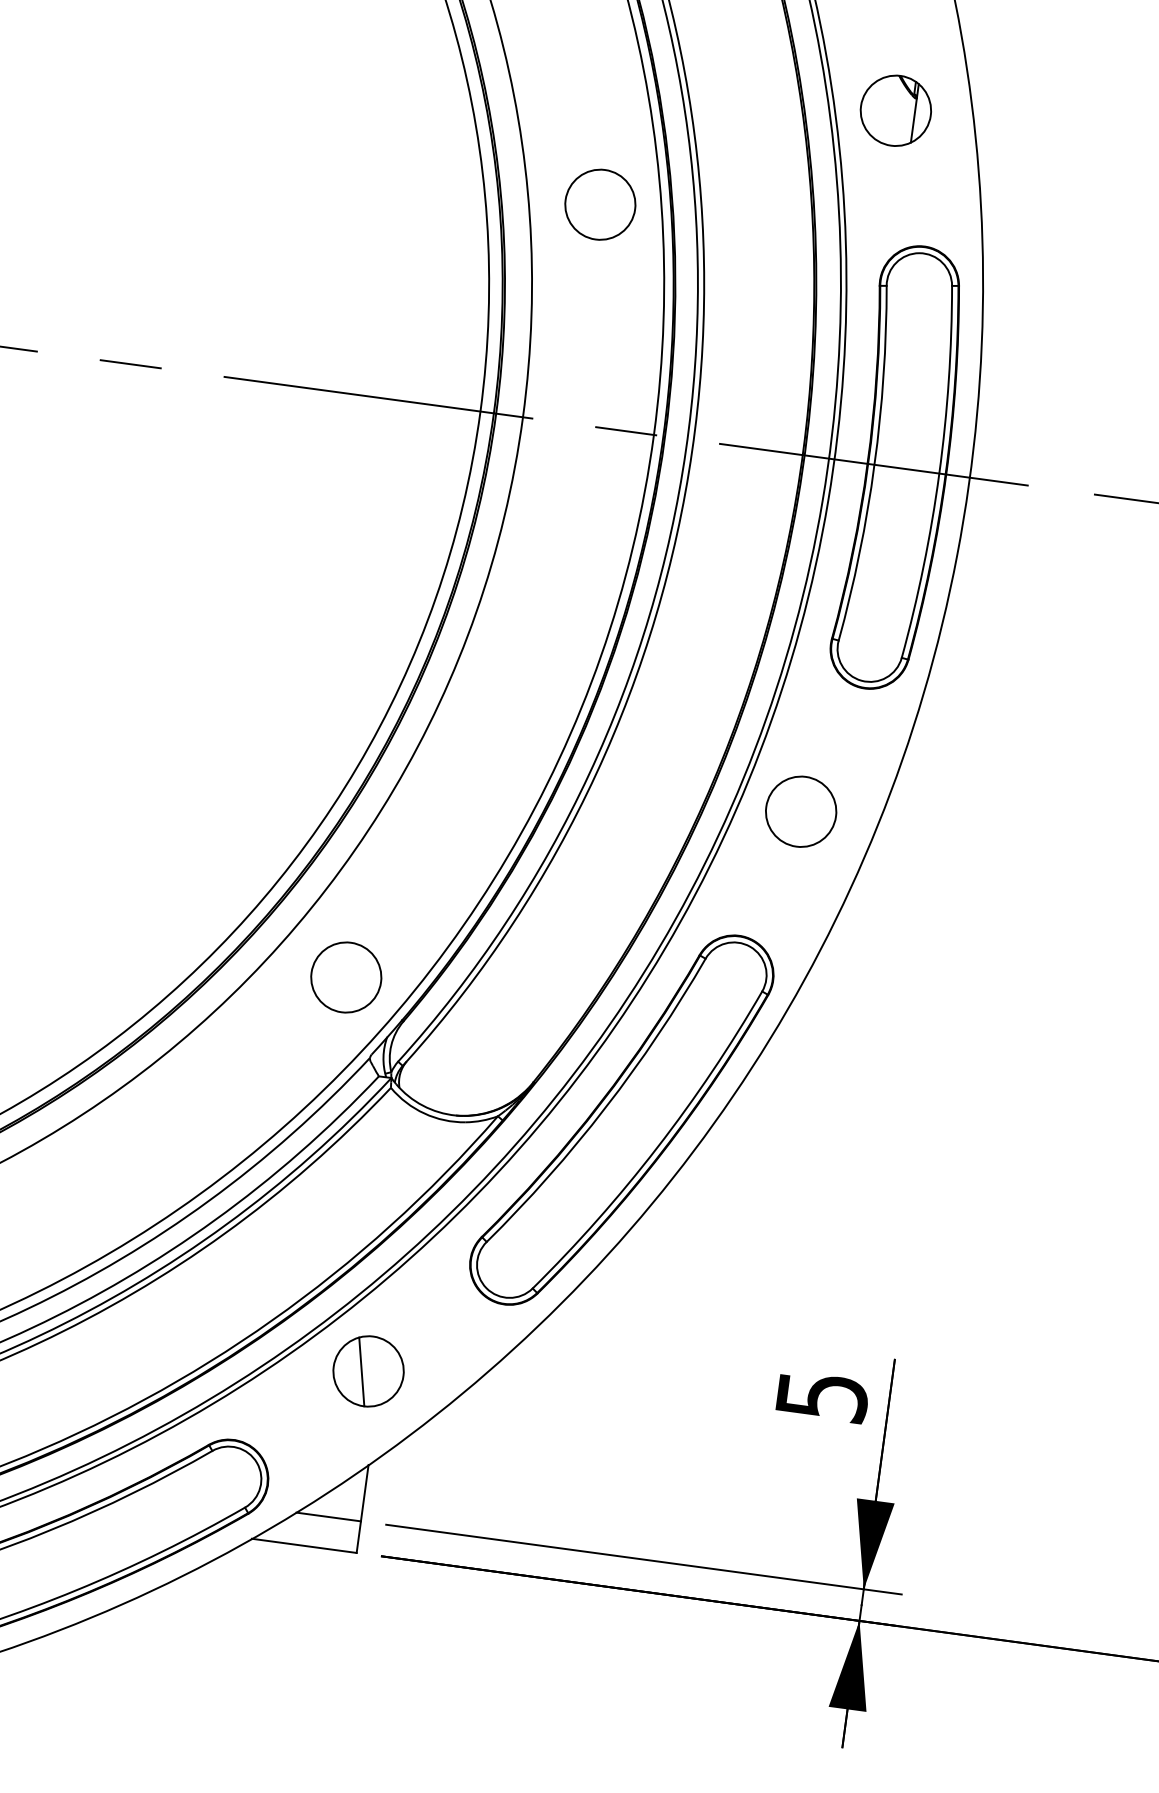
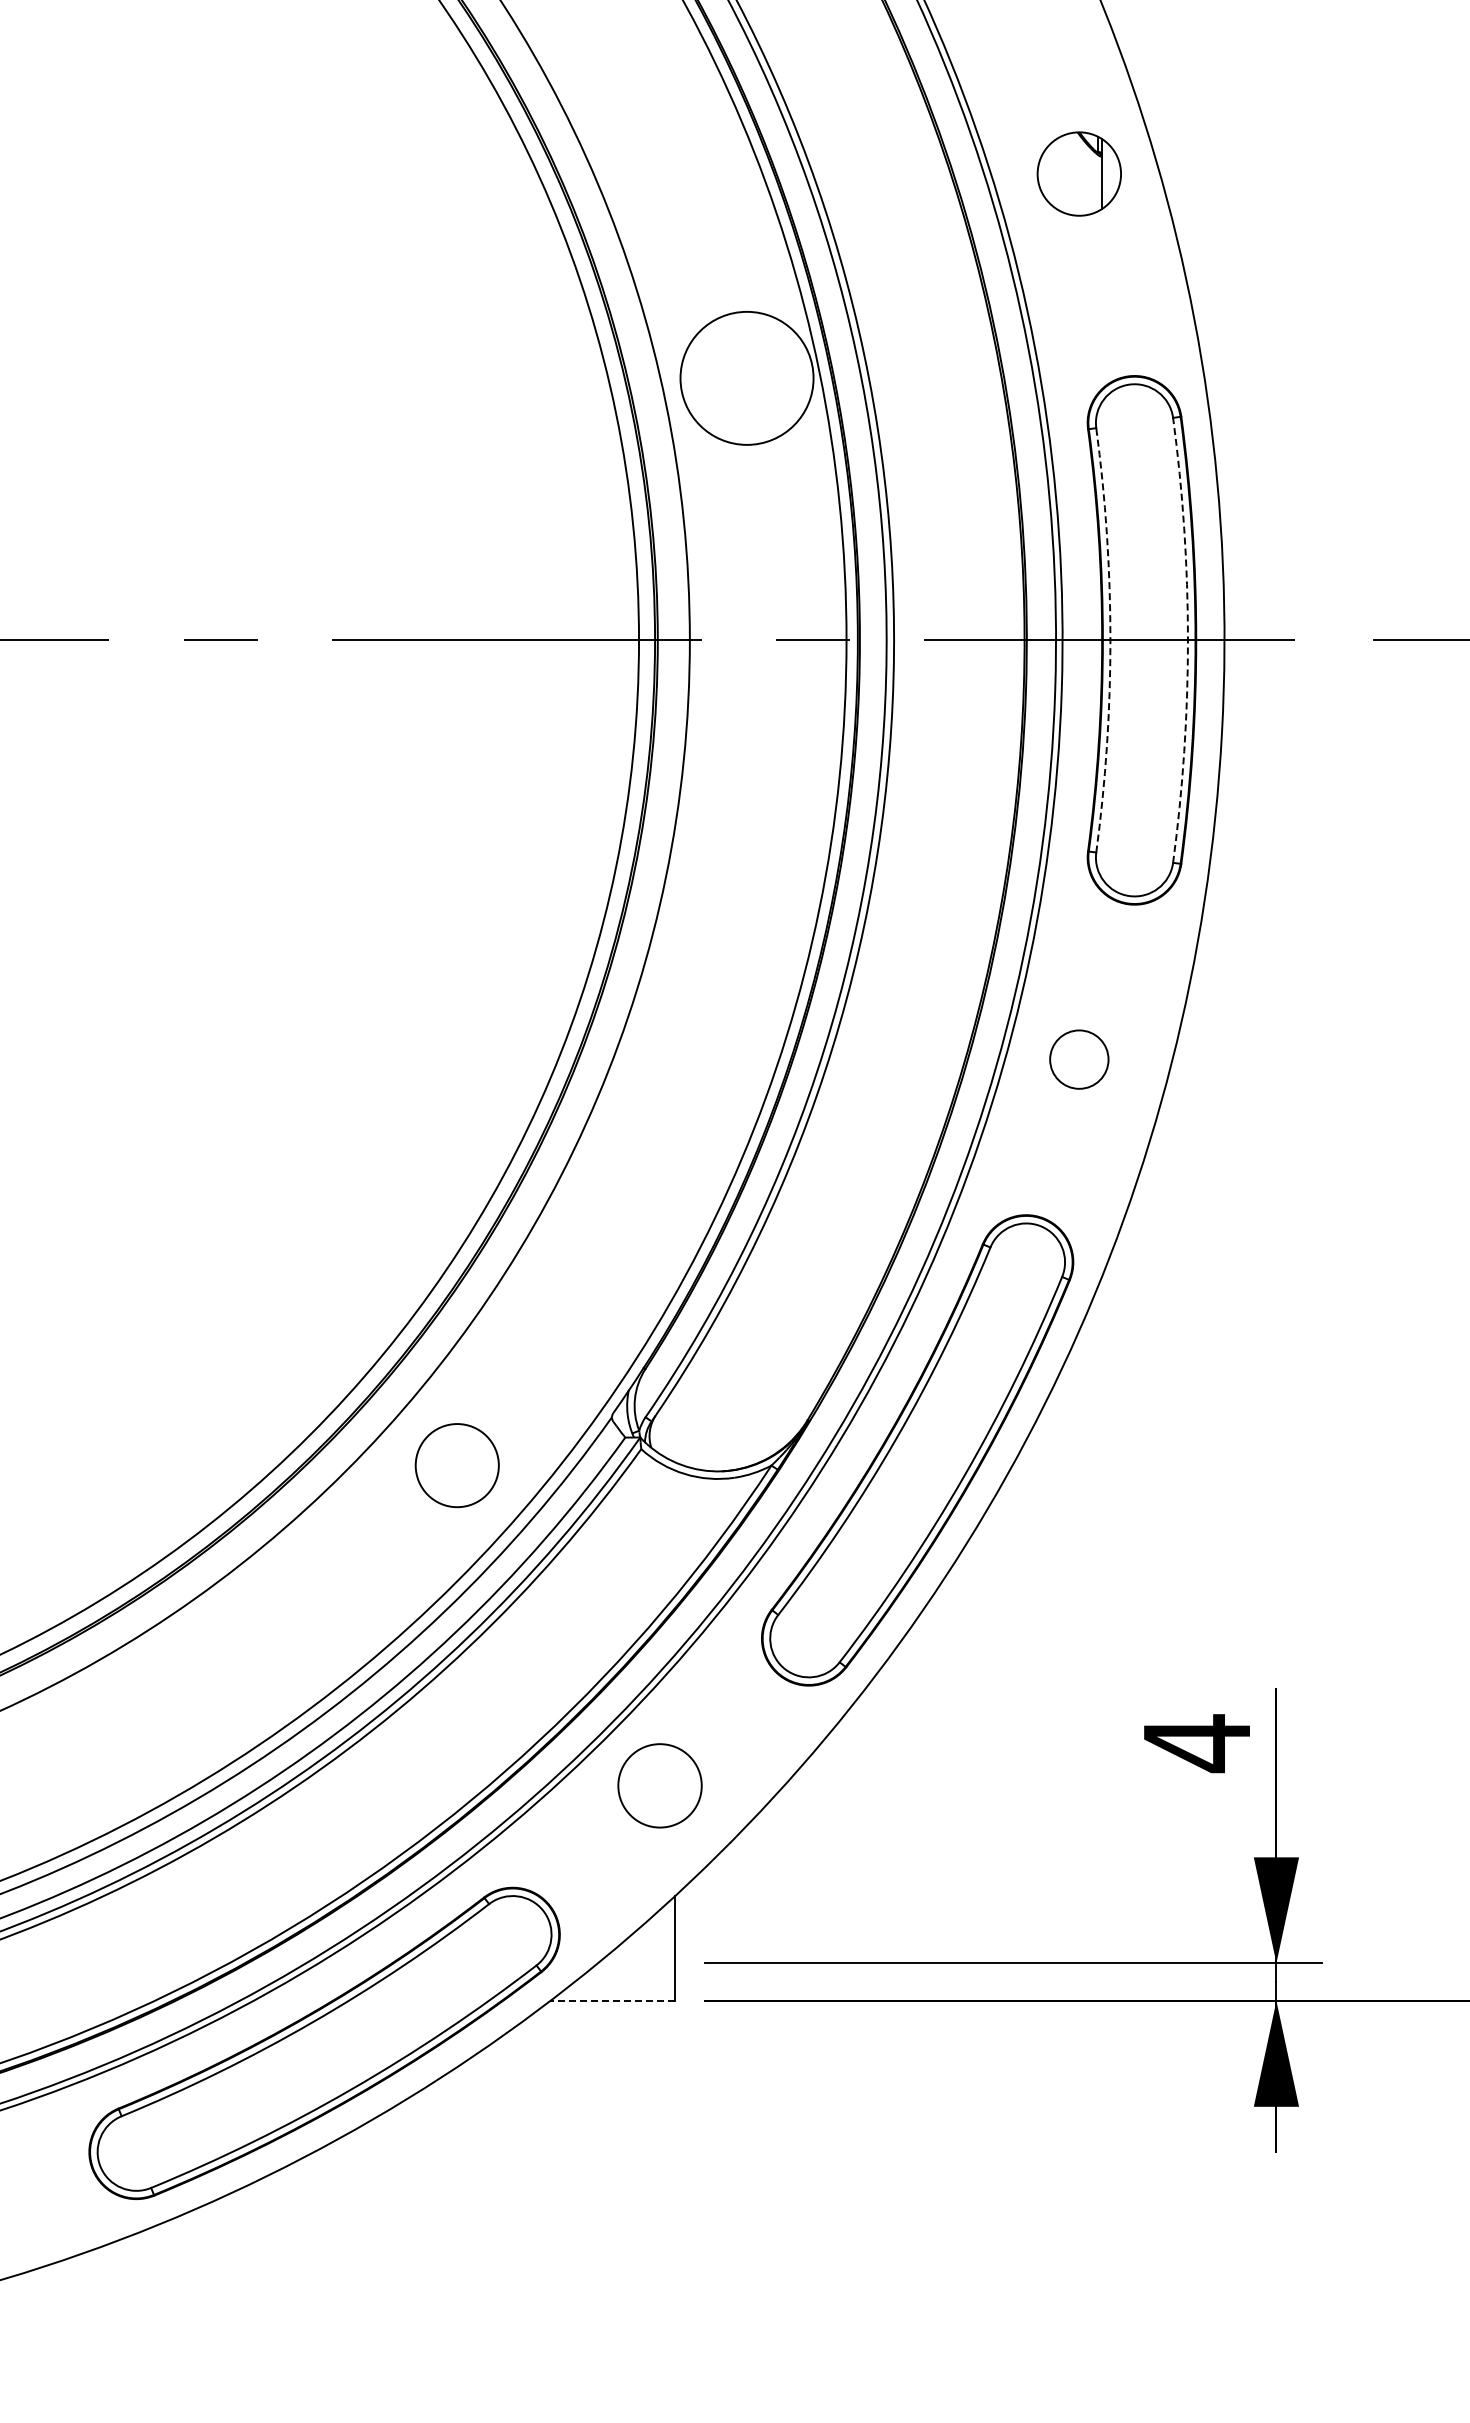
part: (895, 110) -> (1078, 173), moved
circle: (600, 203) -> (746, 377), size x1.6
arc: (874, 464) -> (1110, 640), solid -> dashed
arc: (938, 473) -> (1187, 640), solid -> dashed
circle: (801, 811) -> (1079, 1059), size x0.7
circle: (345, 977) -> (456, 1465), moved
line: (361, 1371) -> (651, 1787), removed
text: (822, 1396) -> (1197, 1743), 5 -> 4
line: (328, 1517) -> (635, 1963), removed
line: (304, 1546) -> (612, 2001), solid -> dashed

